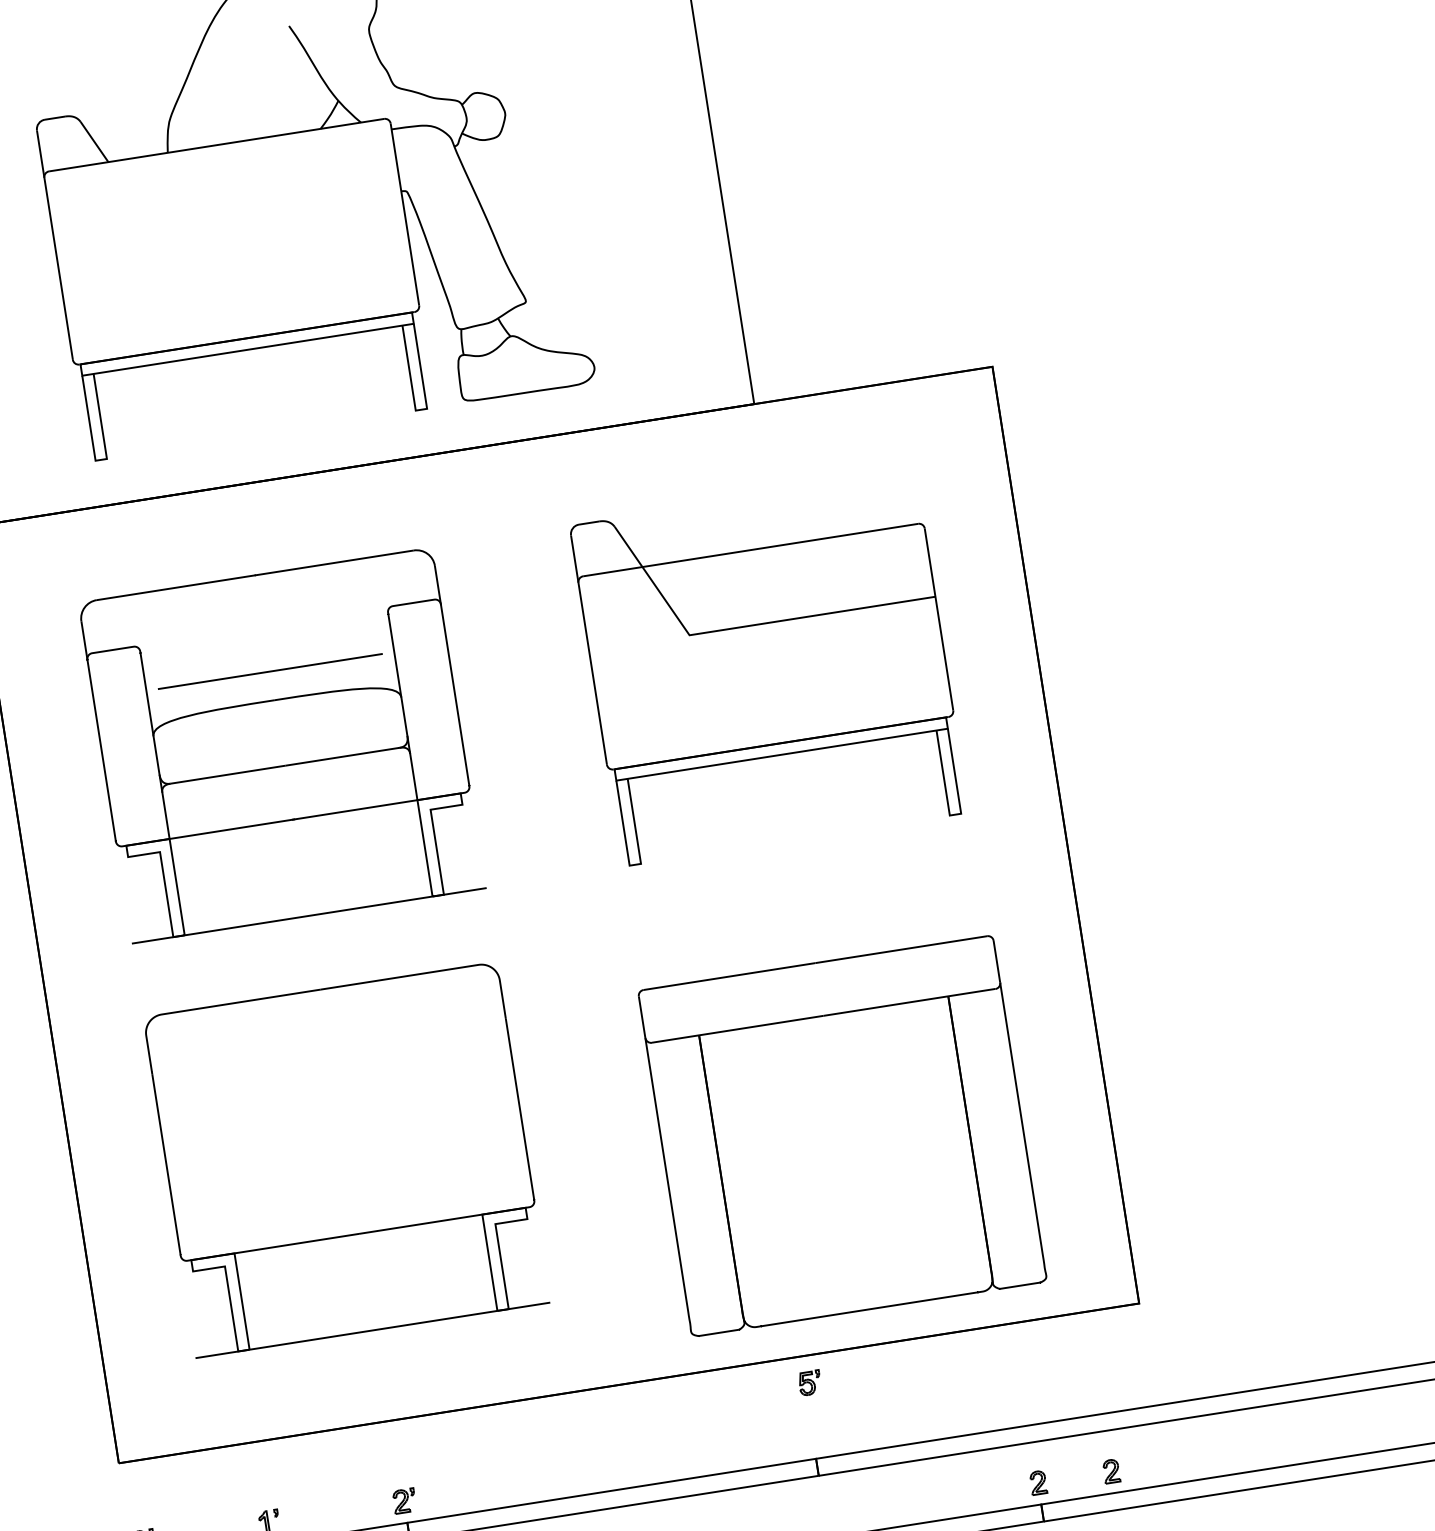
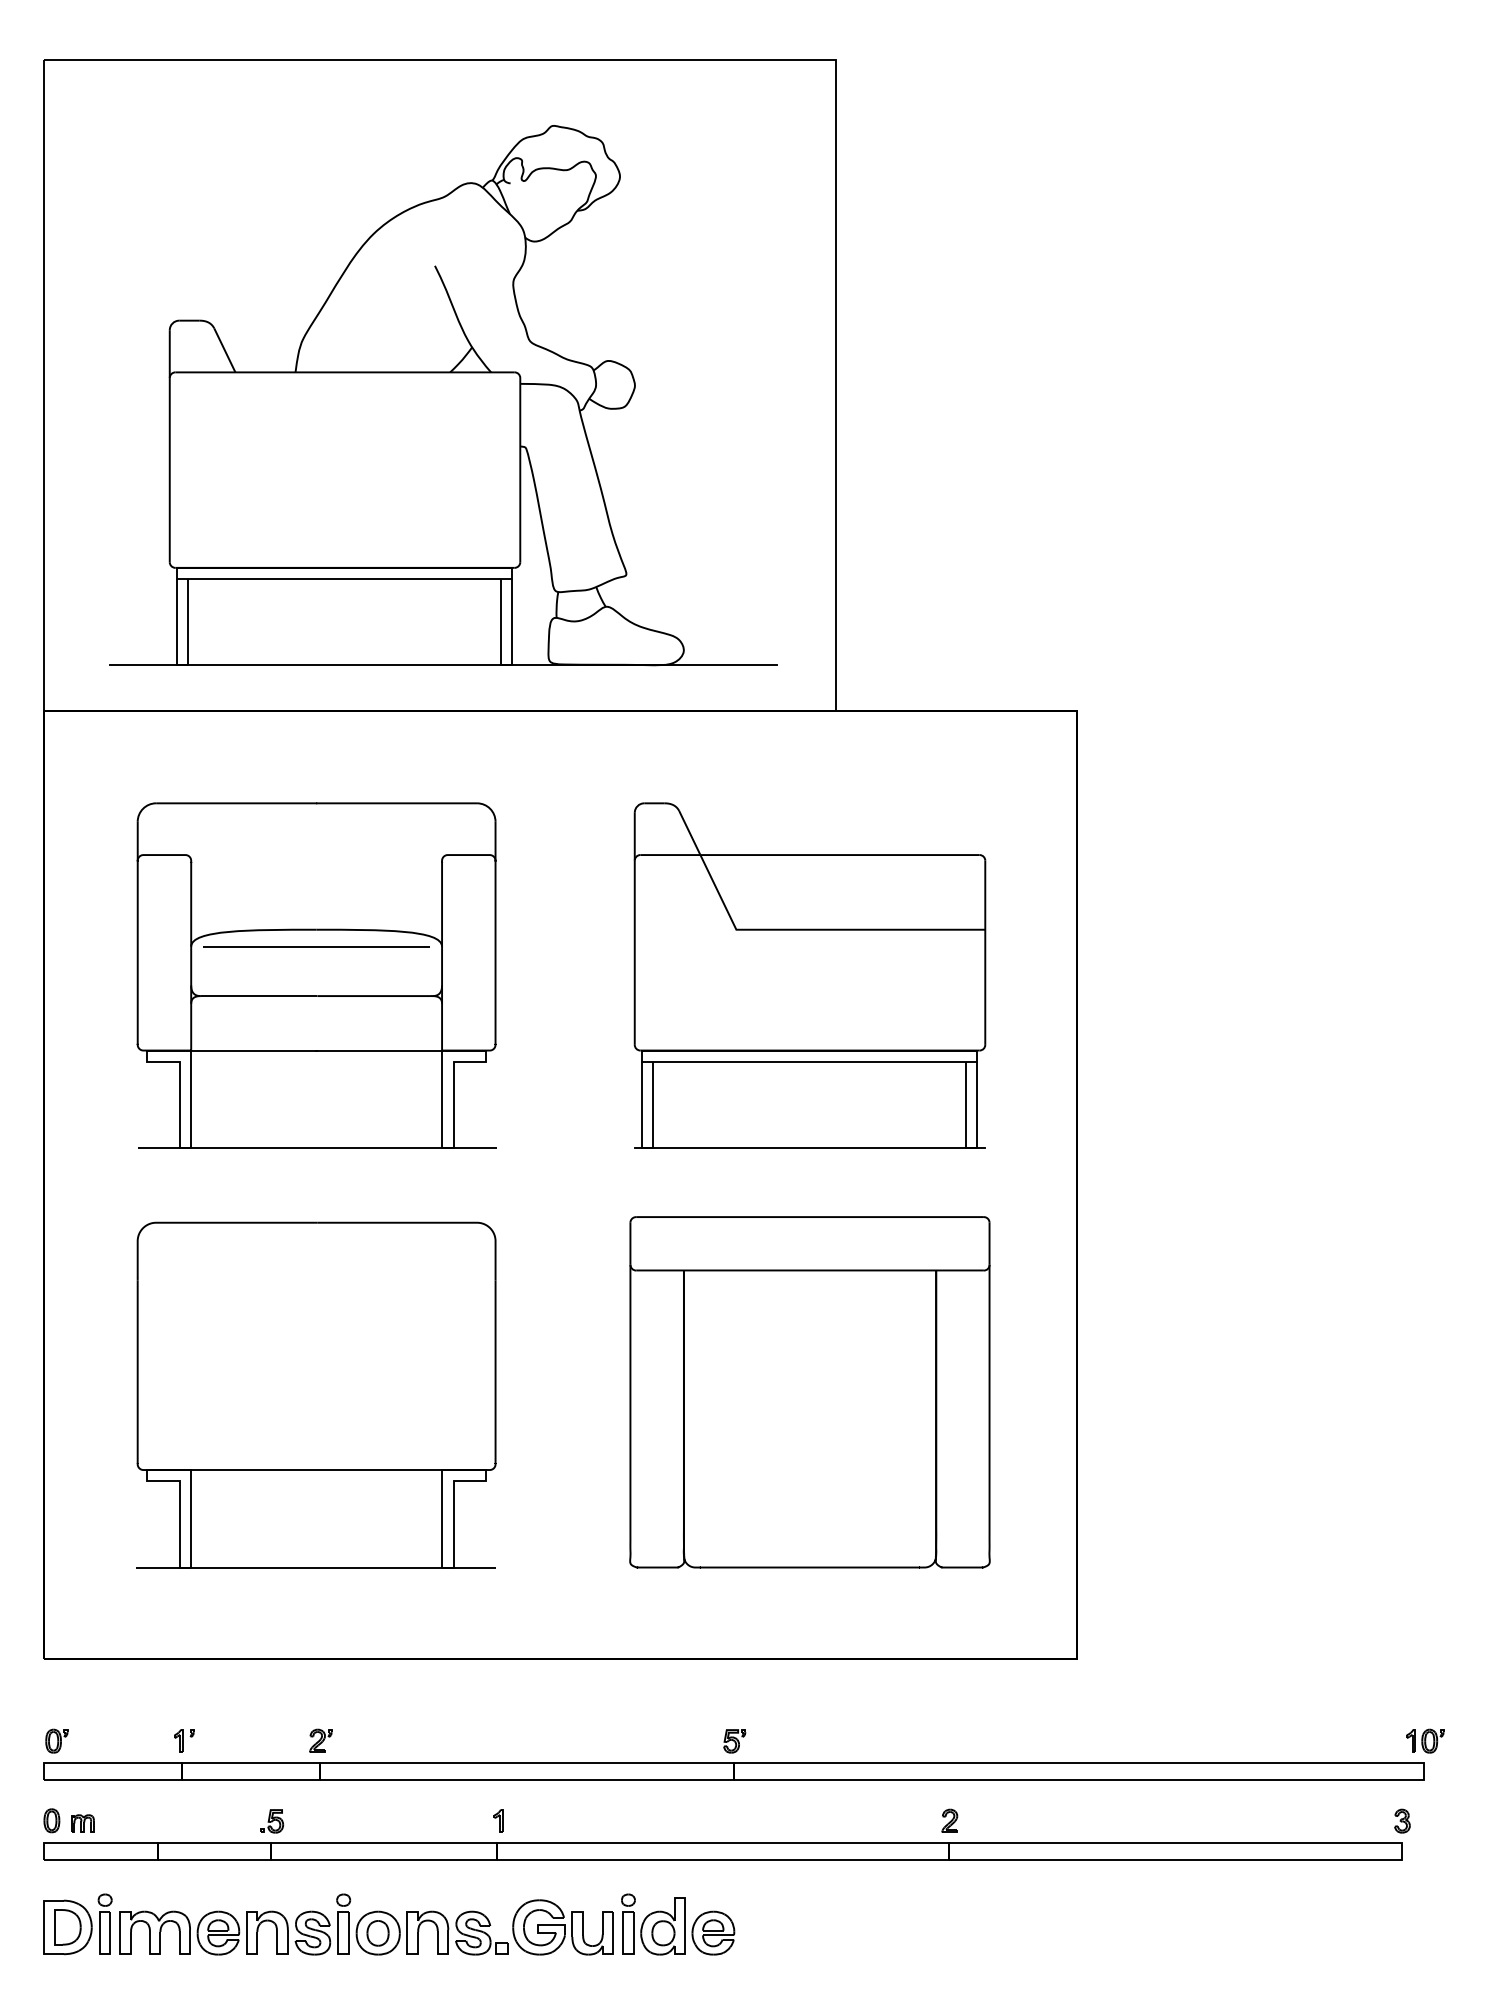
line: (359, 419) -> (443, 665), added
line: (270, 671) -> (316, 946), moved
line: (795, 840) -> (809, 1148), added
part: (842, 1136) -> (809, 1392), moved
part: (809, 1383) -> (734, 1741), moved
part: (1111, 1470) -> (1023, 1820), removed

